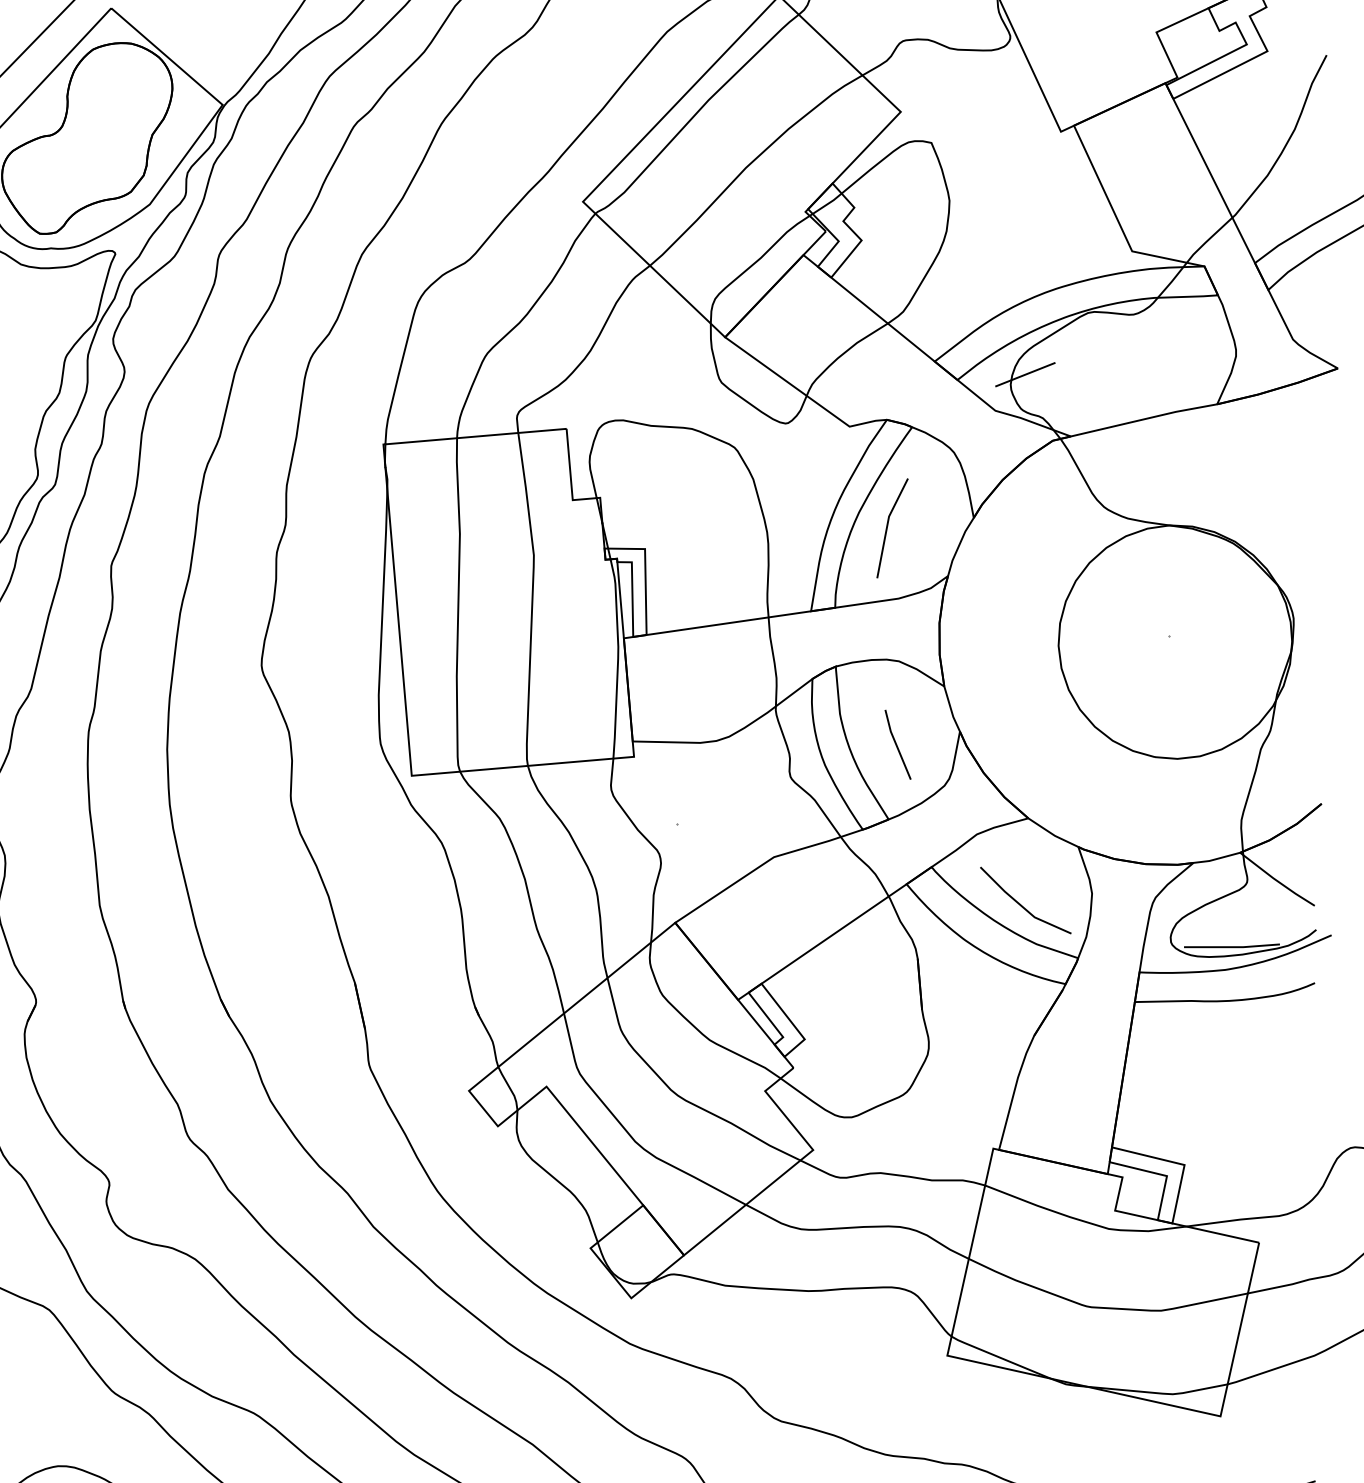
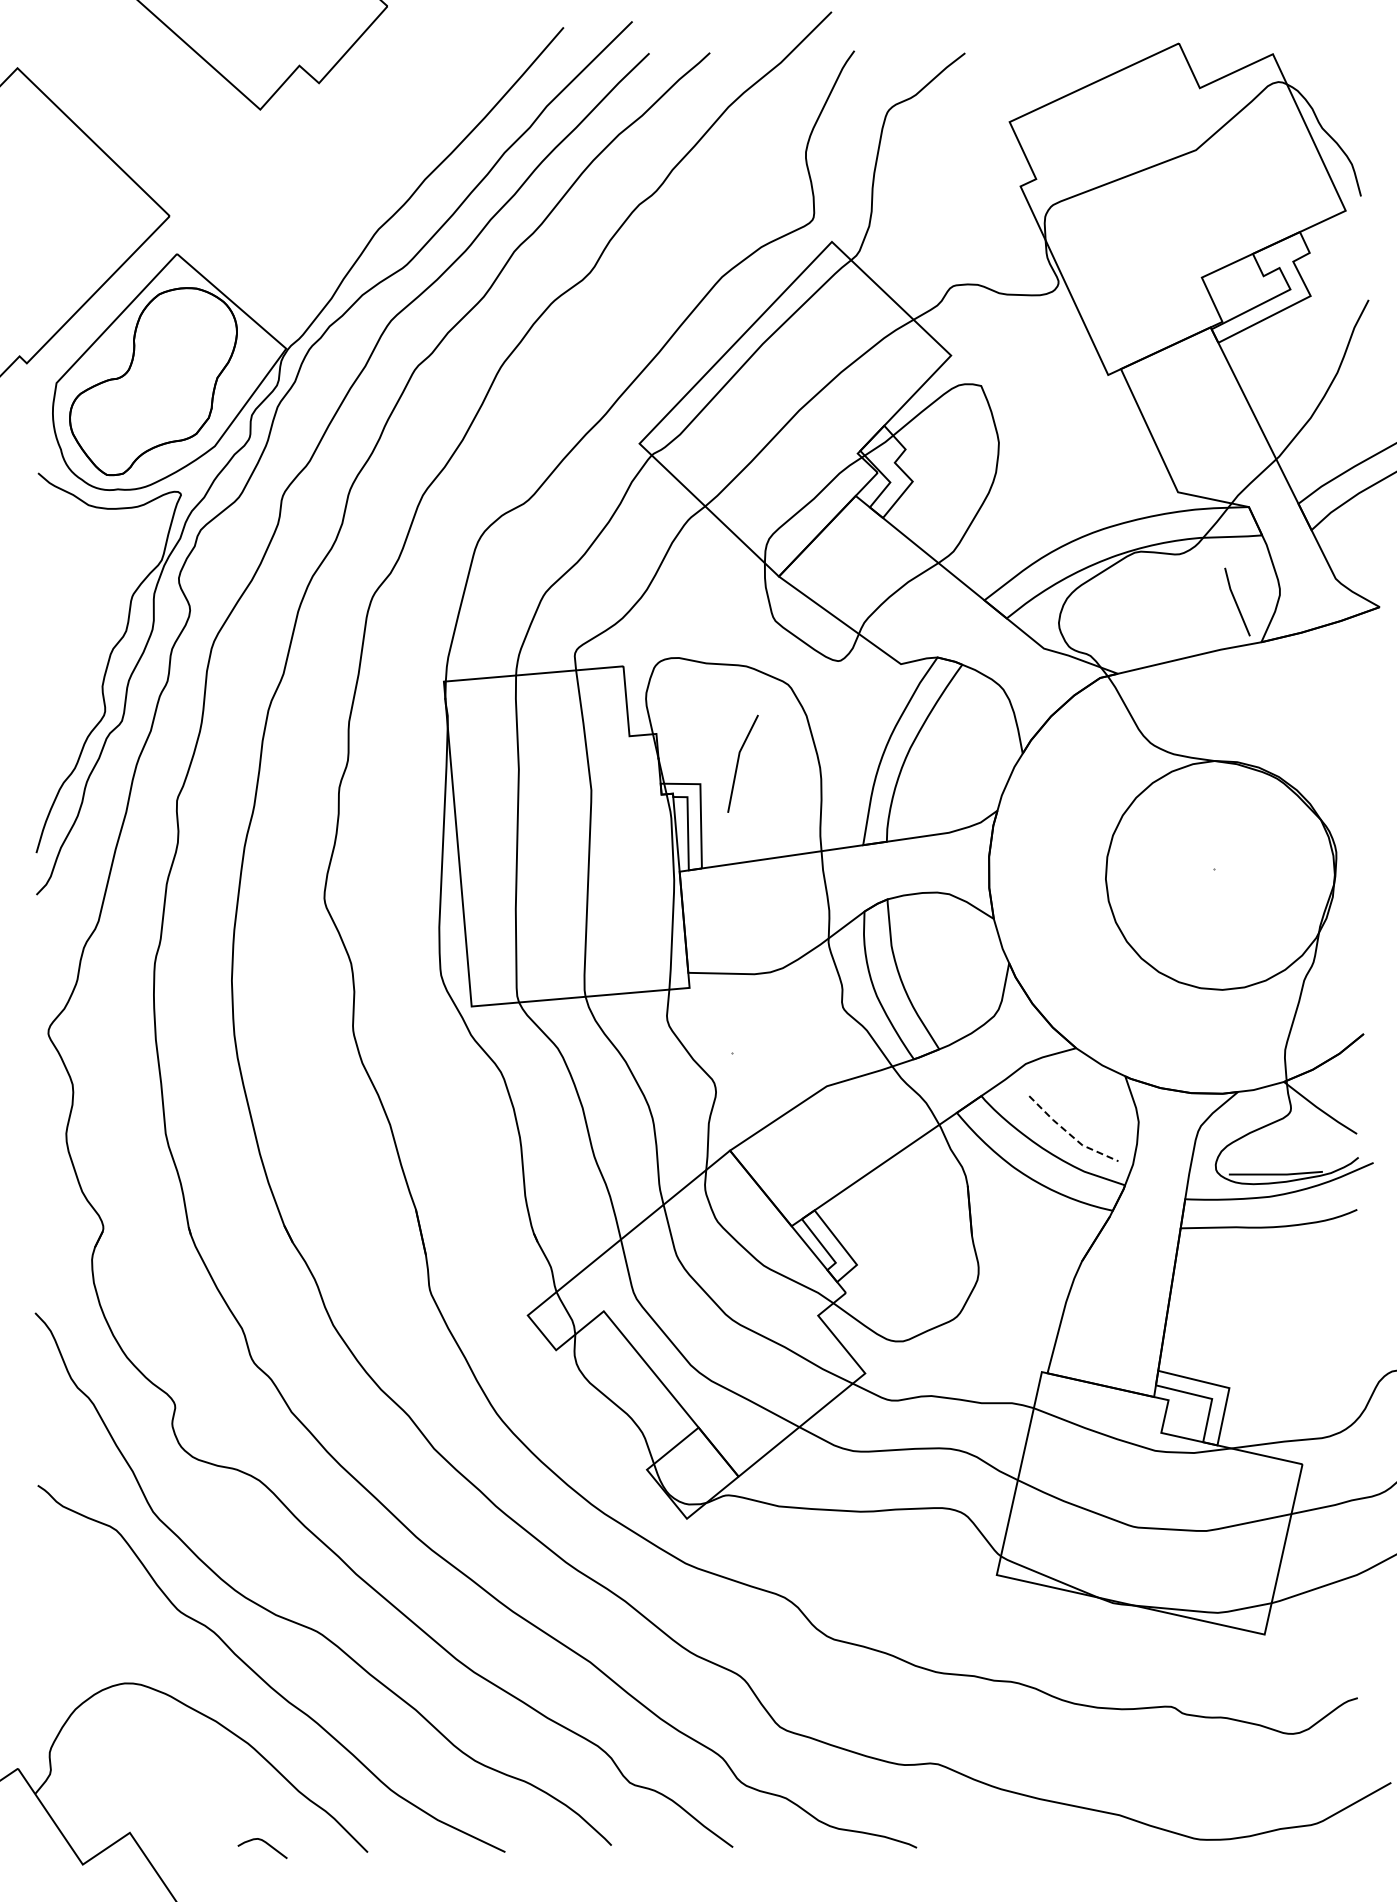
line: (1024, 373) -> (1072, 612), removed
line: (887, 527) -> (738, 763), moved
line: (897, 744) -> (1236, 601), moved
line: (1022, 906) -> (1070, 1134), solid -> dashed

